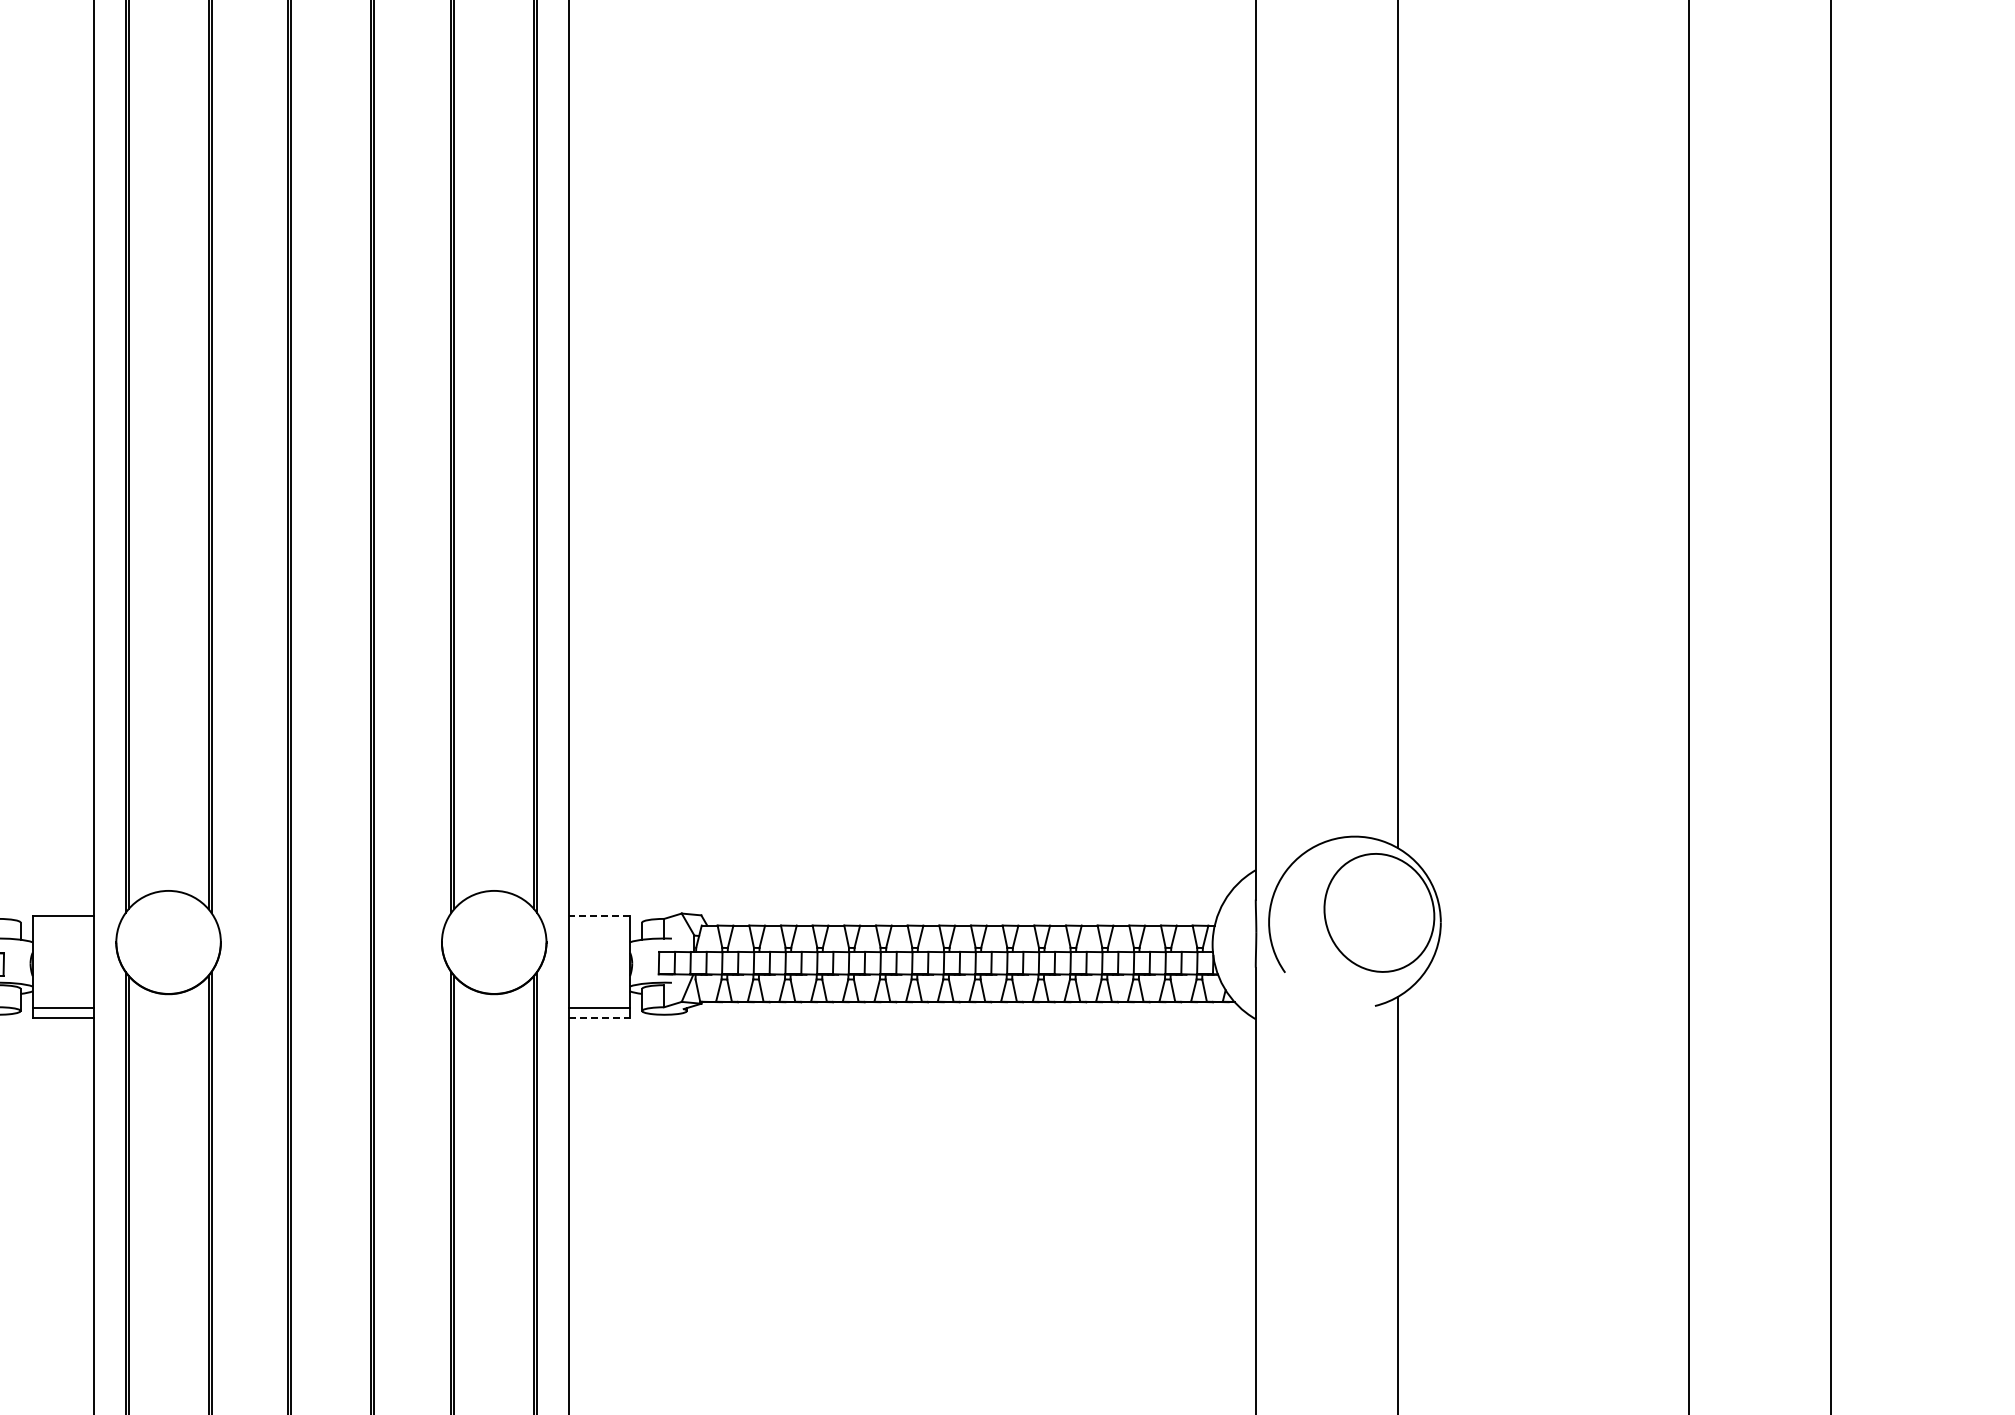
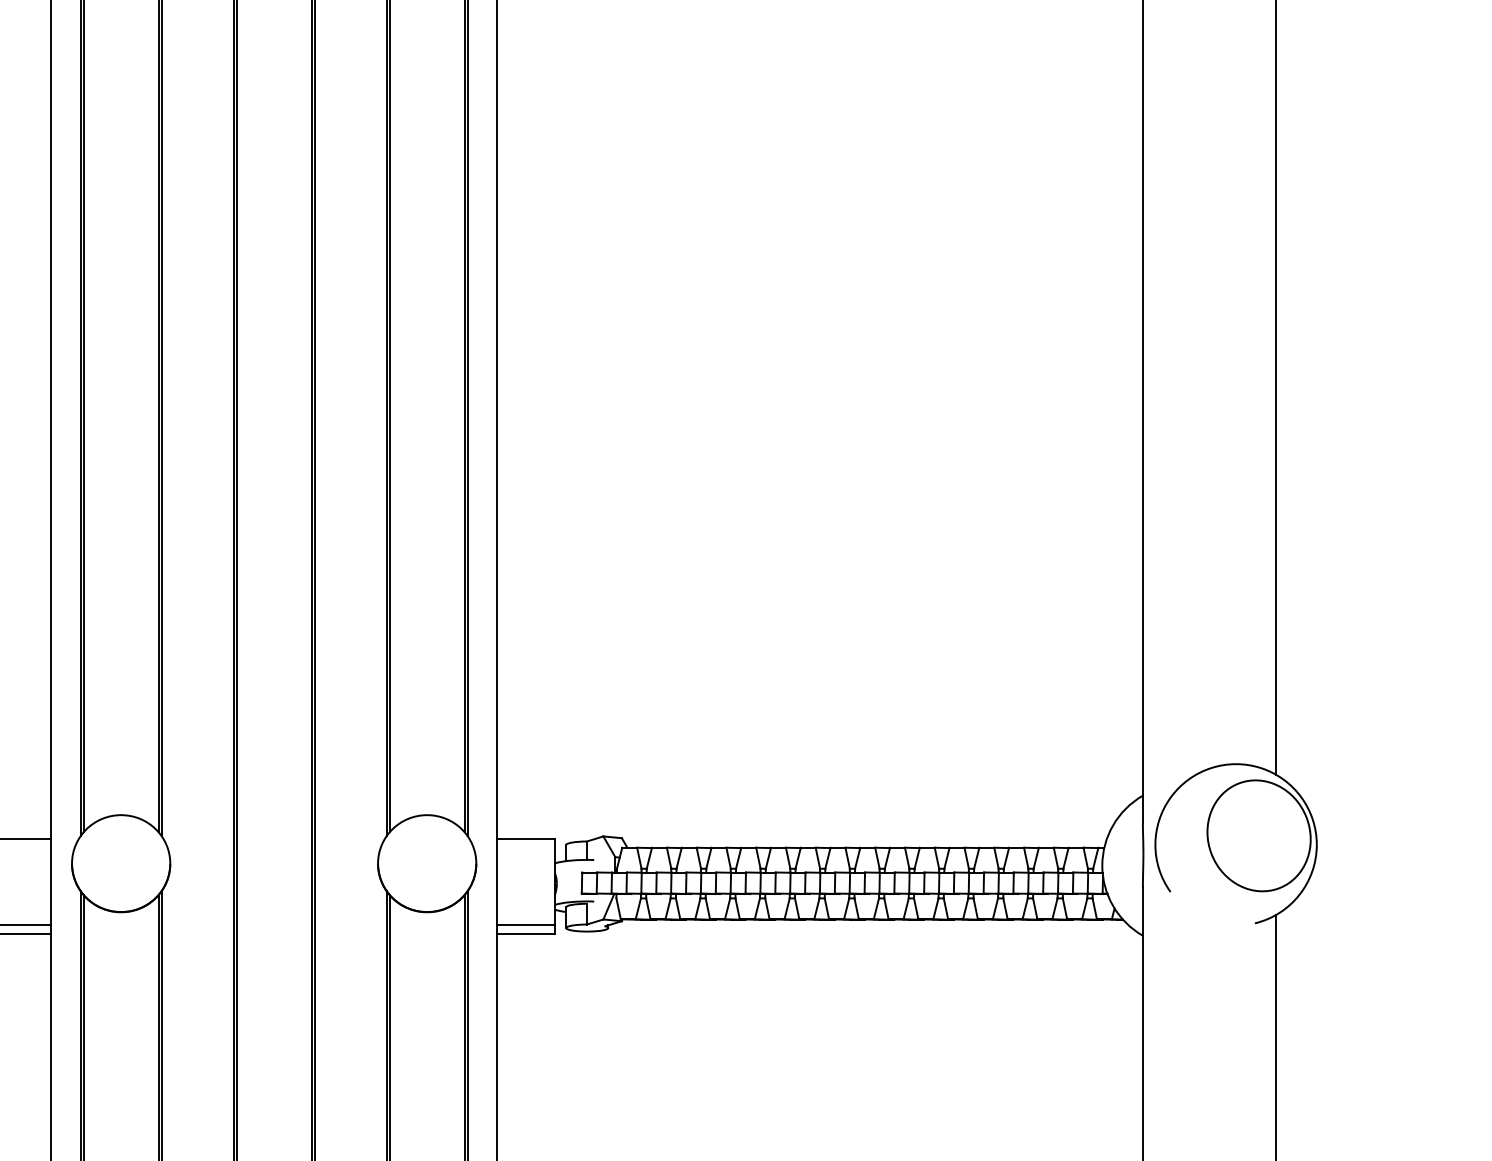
line: (599, 916) -> (526, 839), dashed -> solid
line: (599, 1017) -> (526, 934), dashed -> solid

